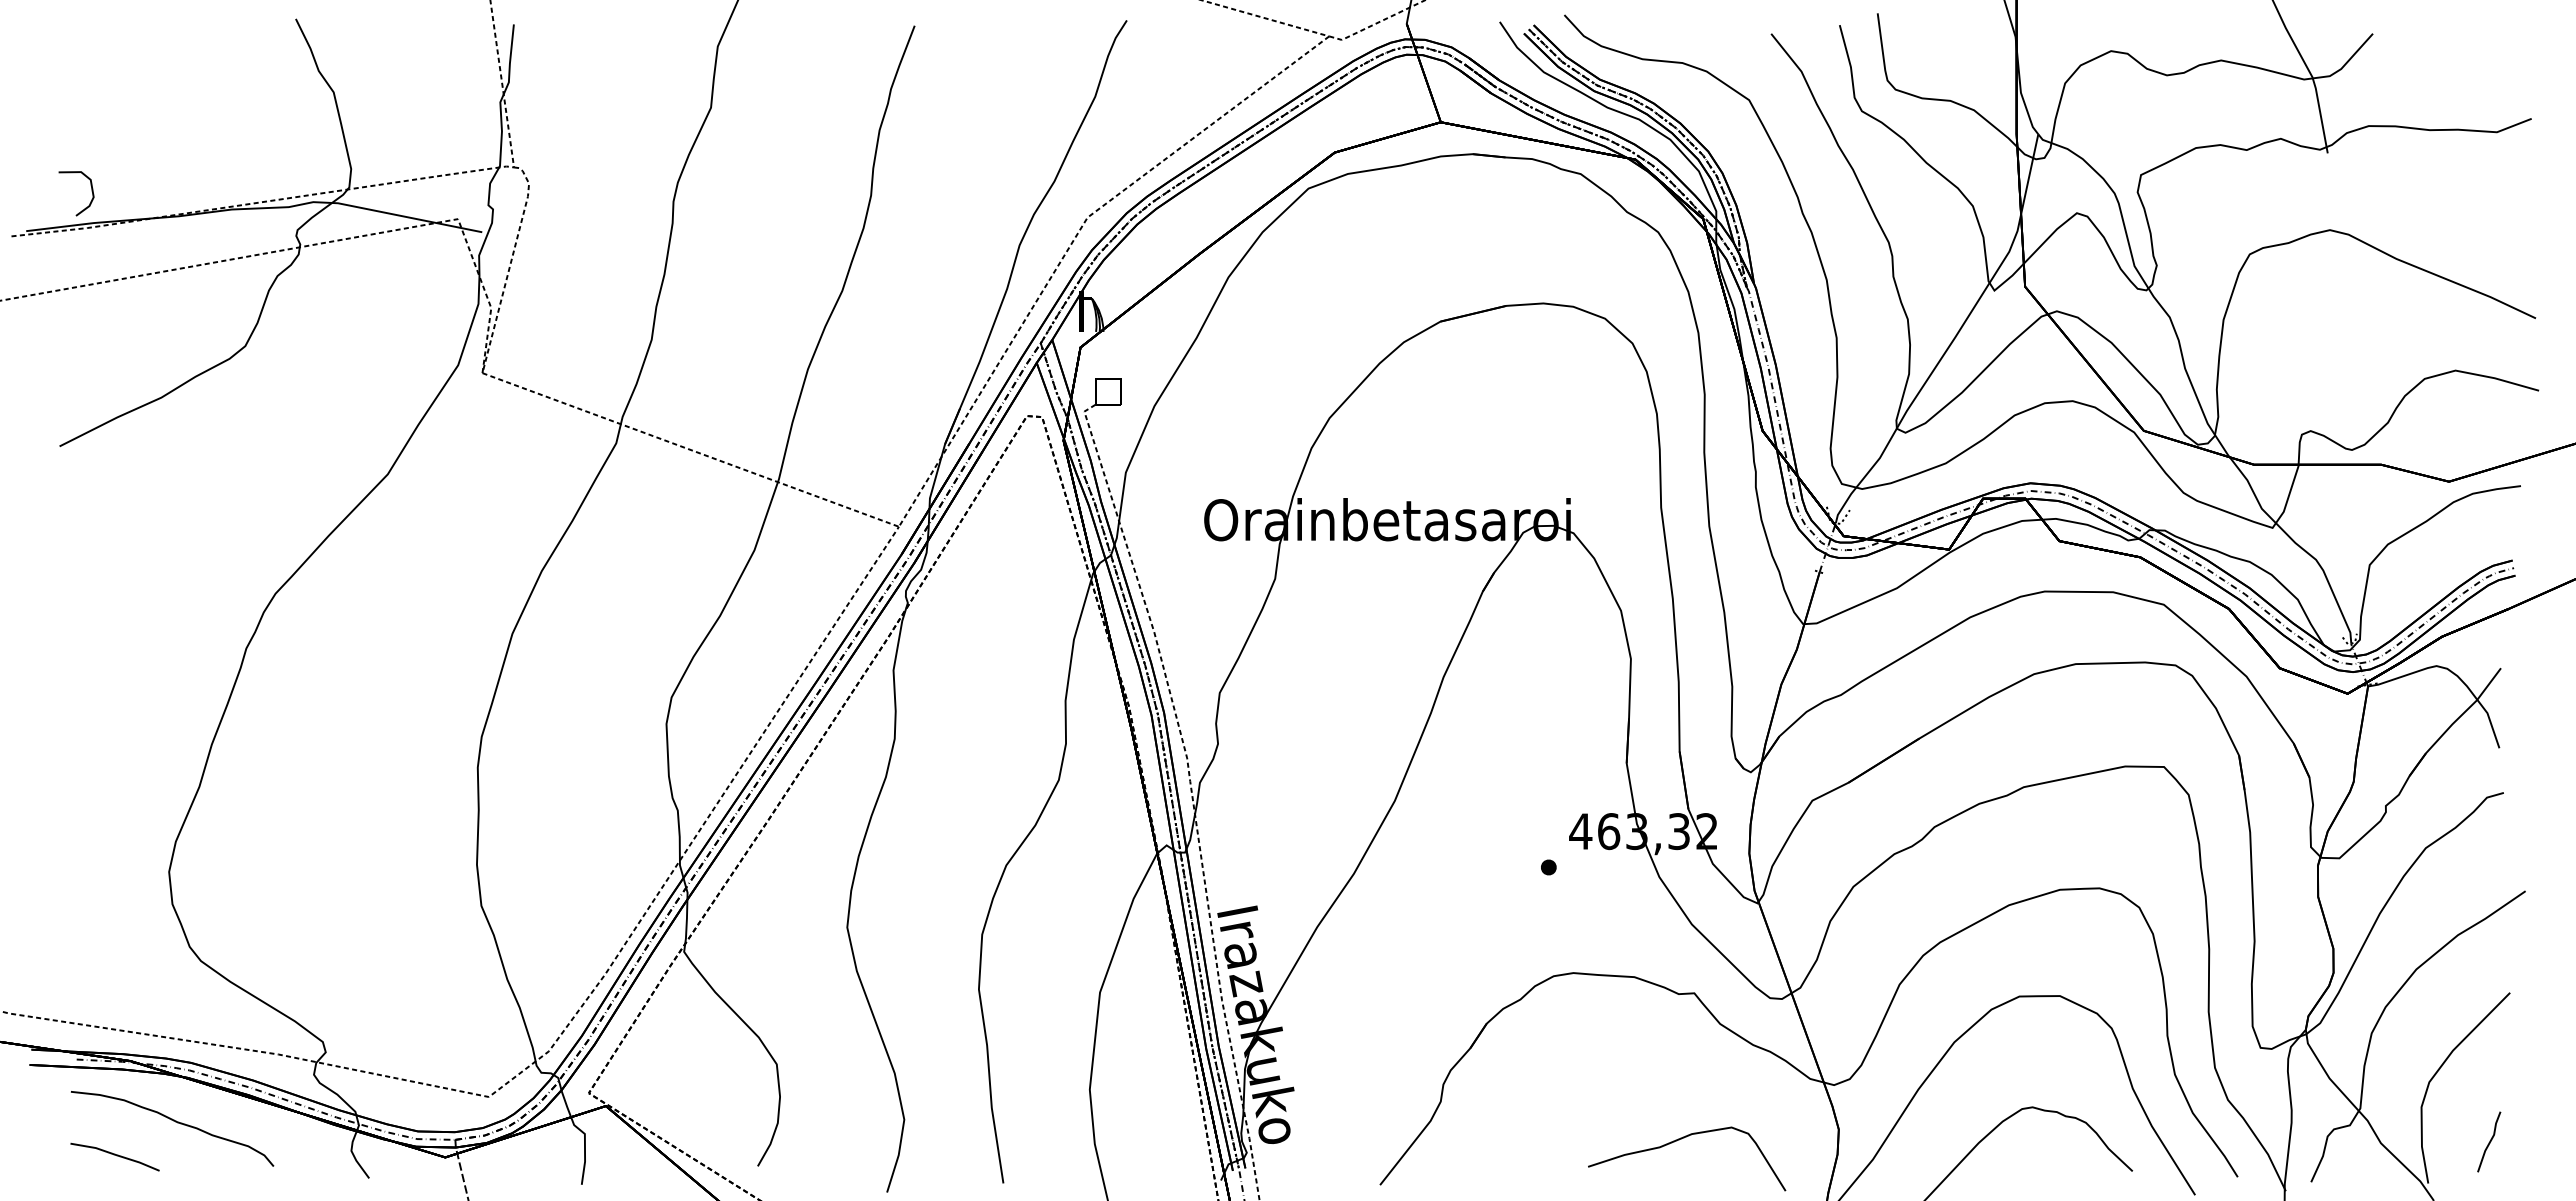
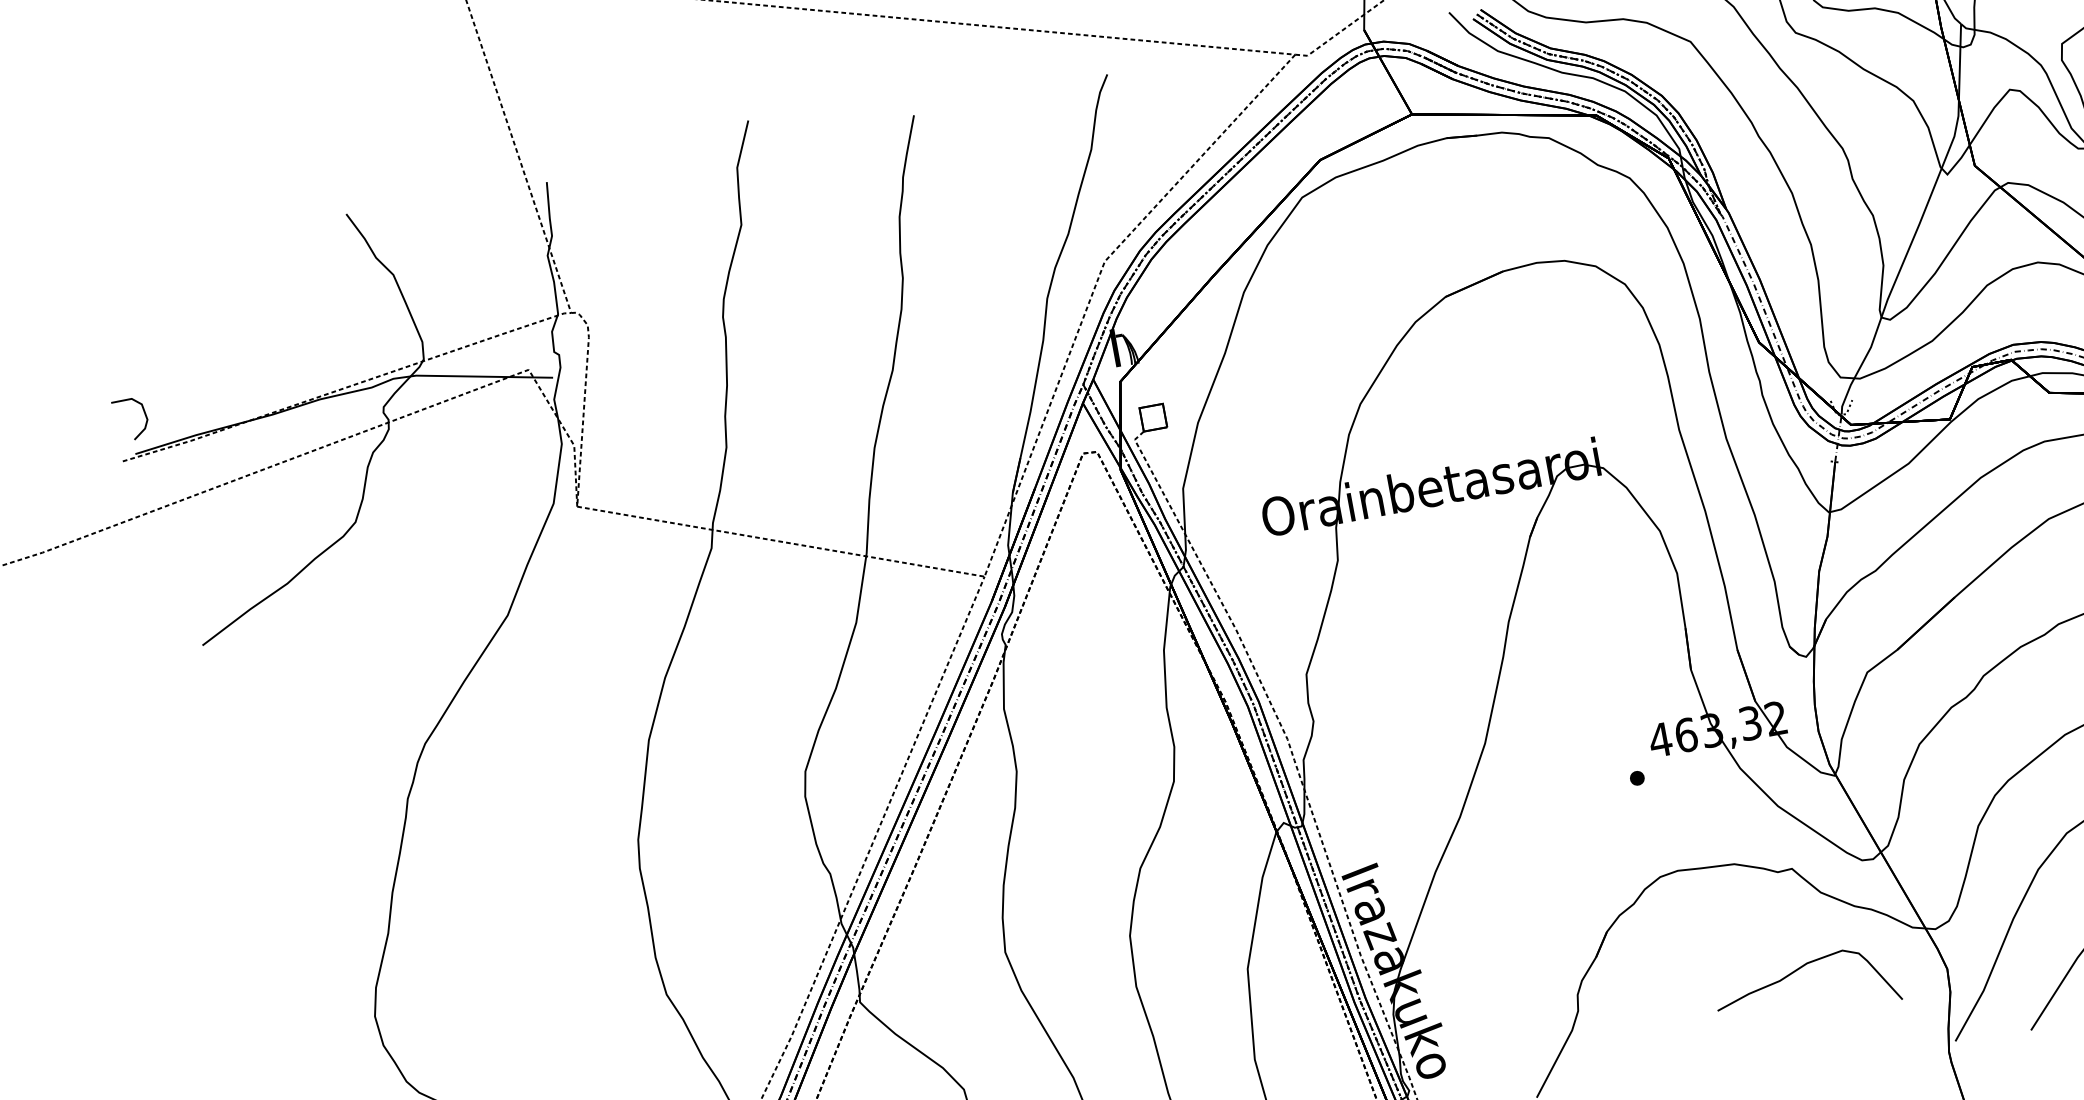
curve: (91, 191) -> (144, 414), moved
curve: (1679, 1140) -> (1796, 971), moved

